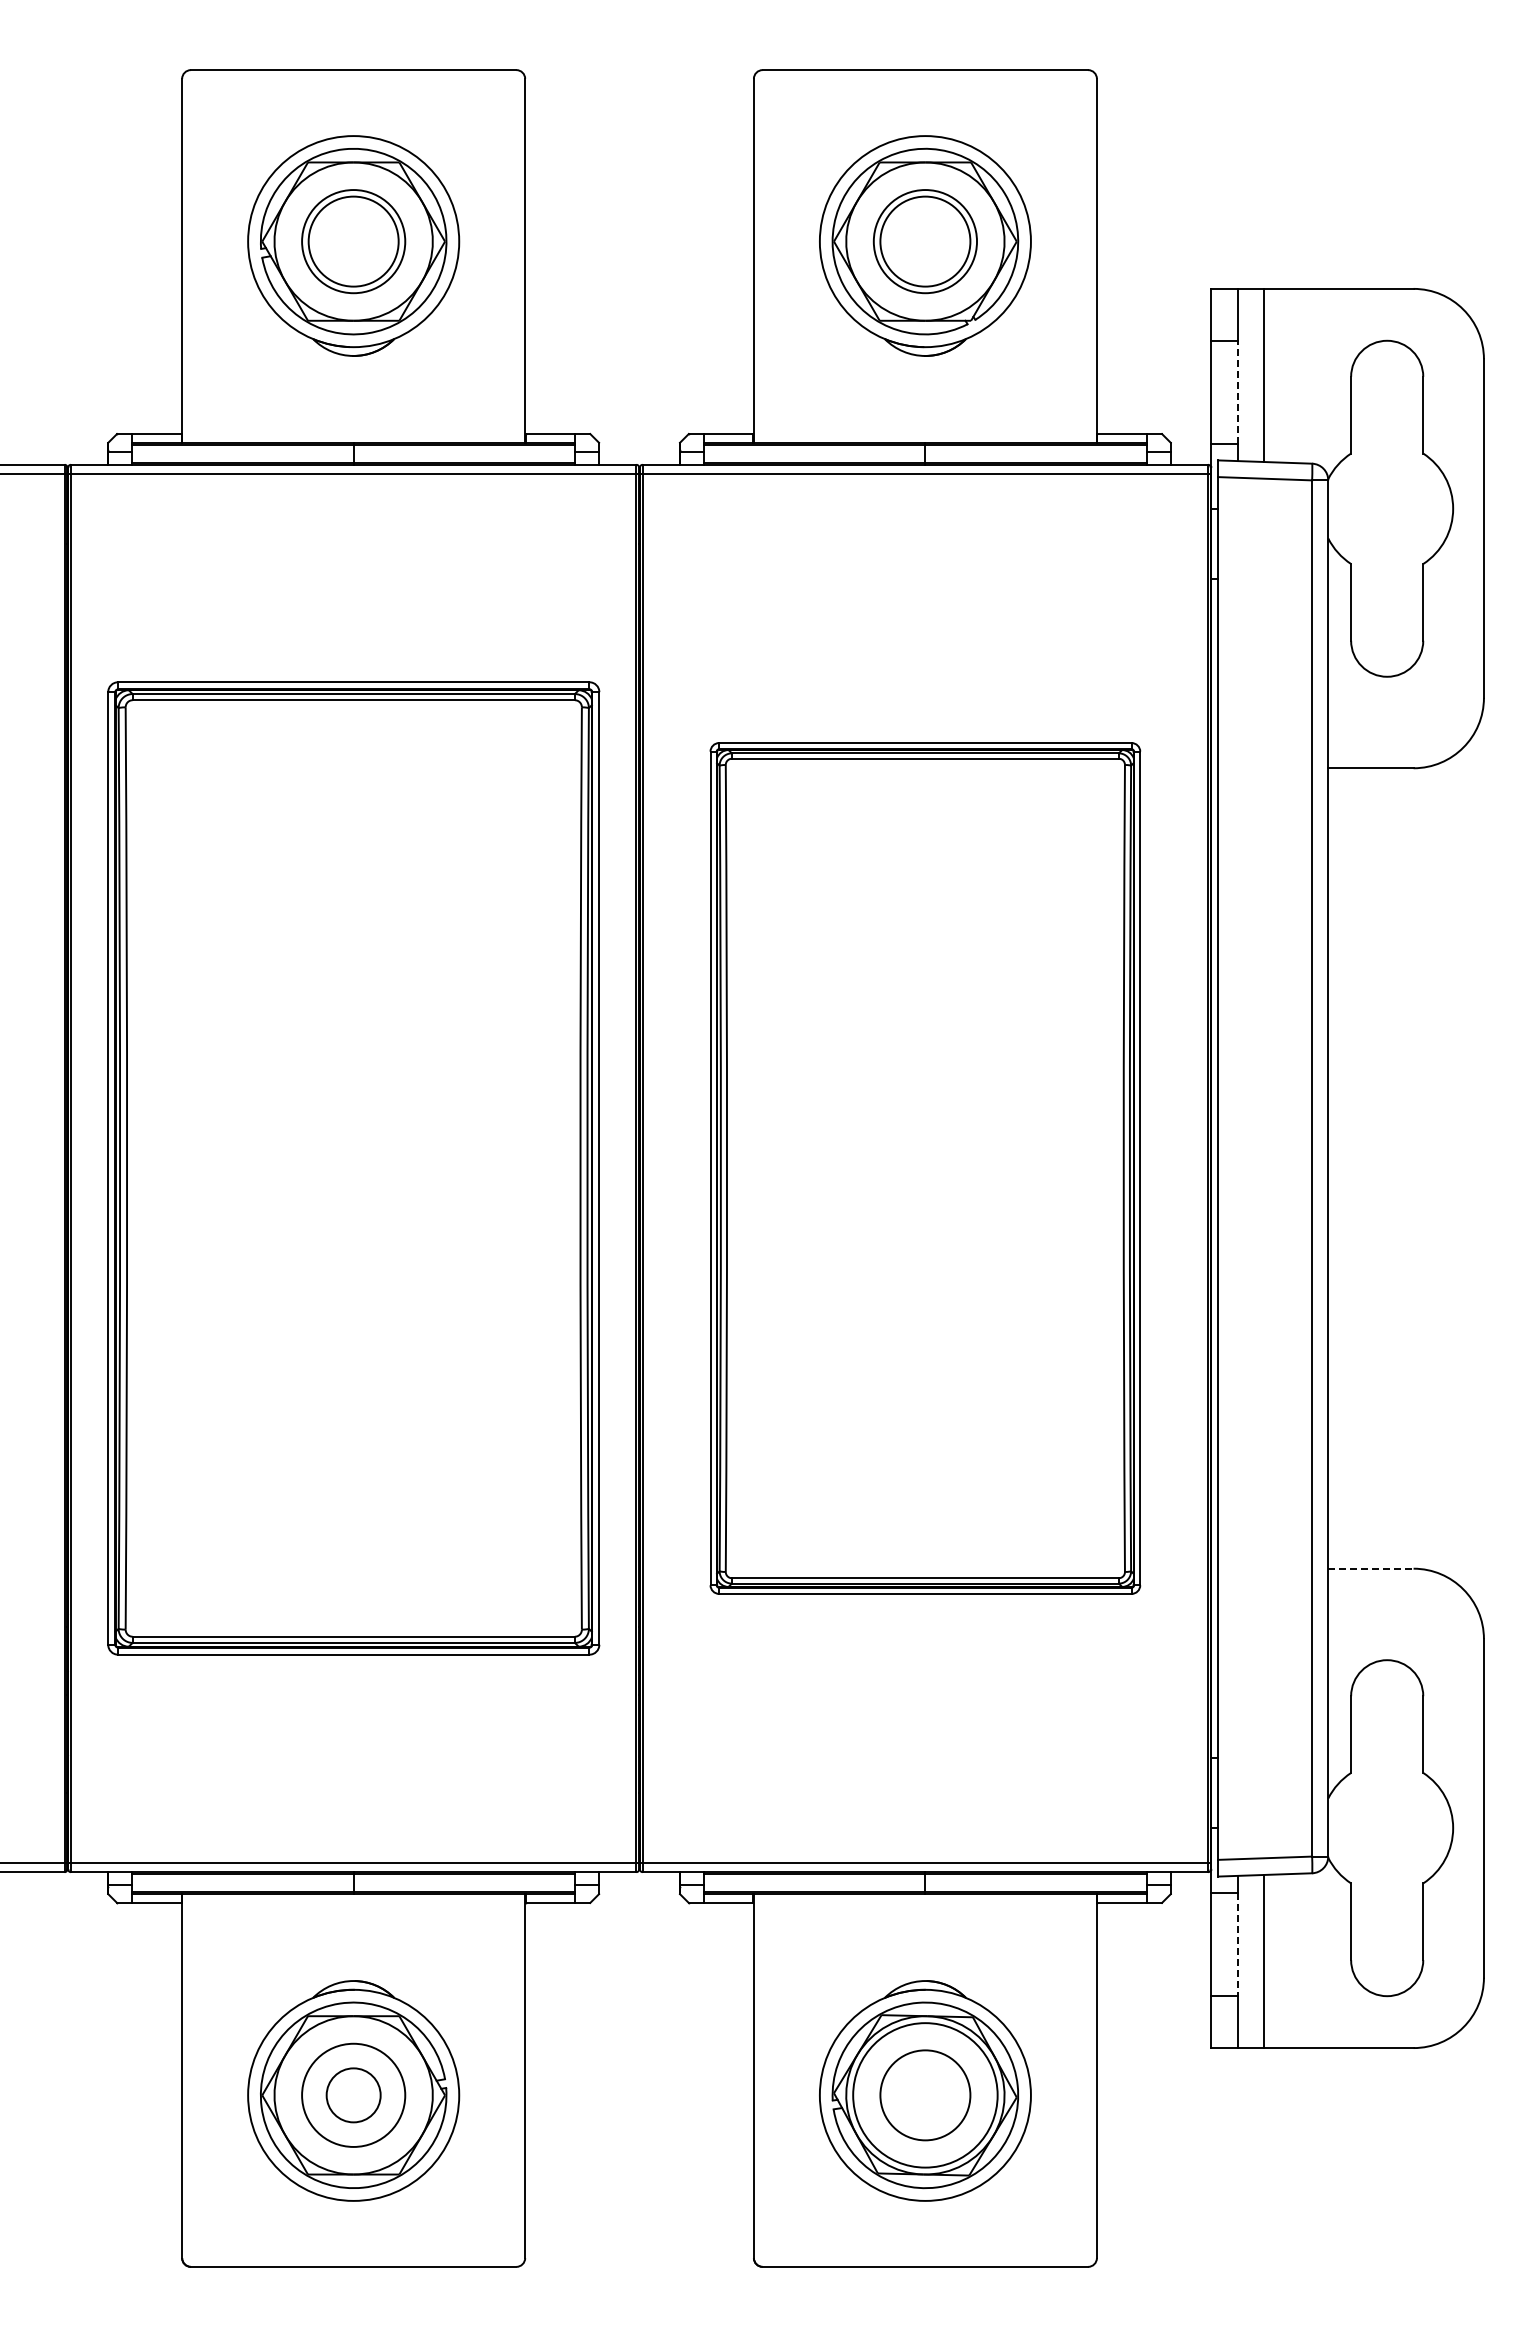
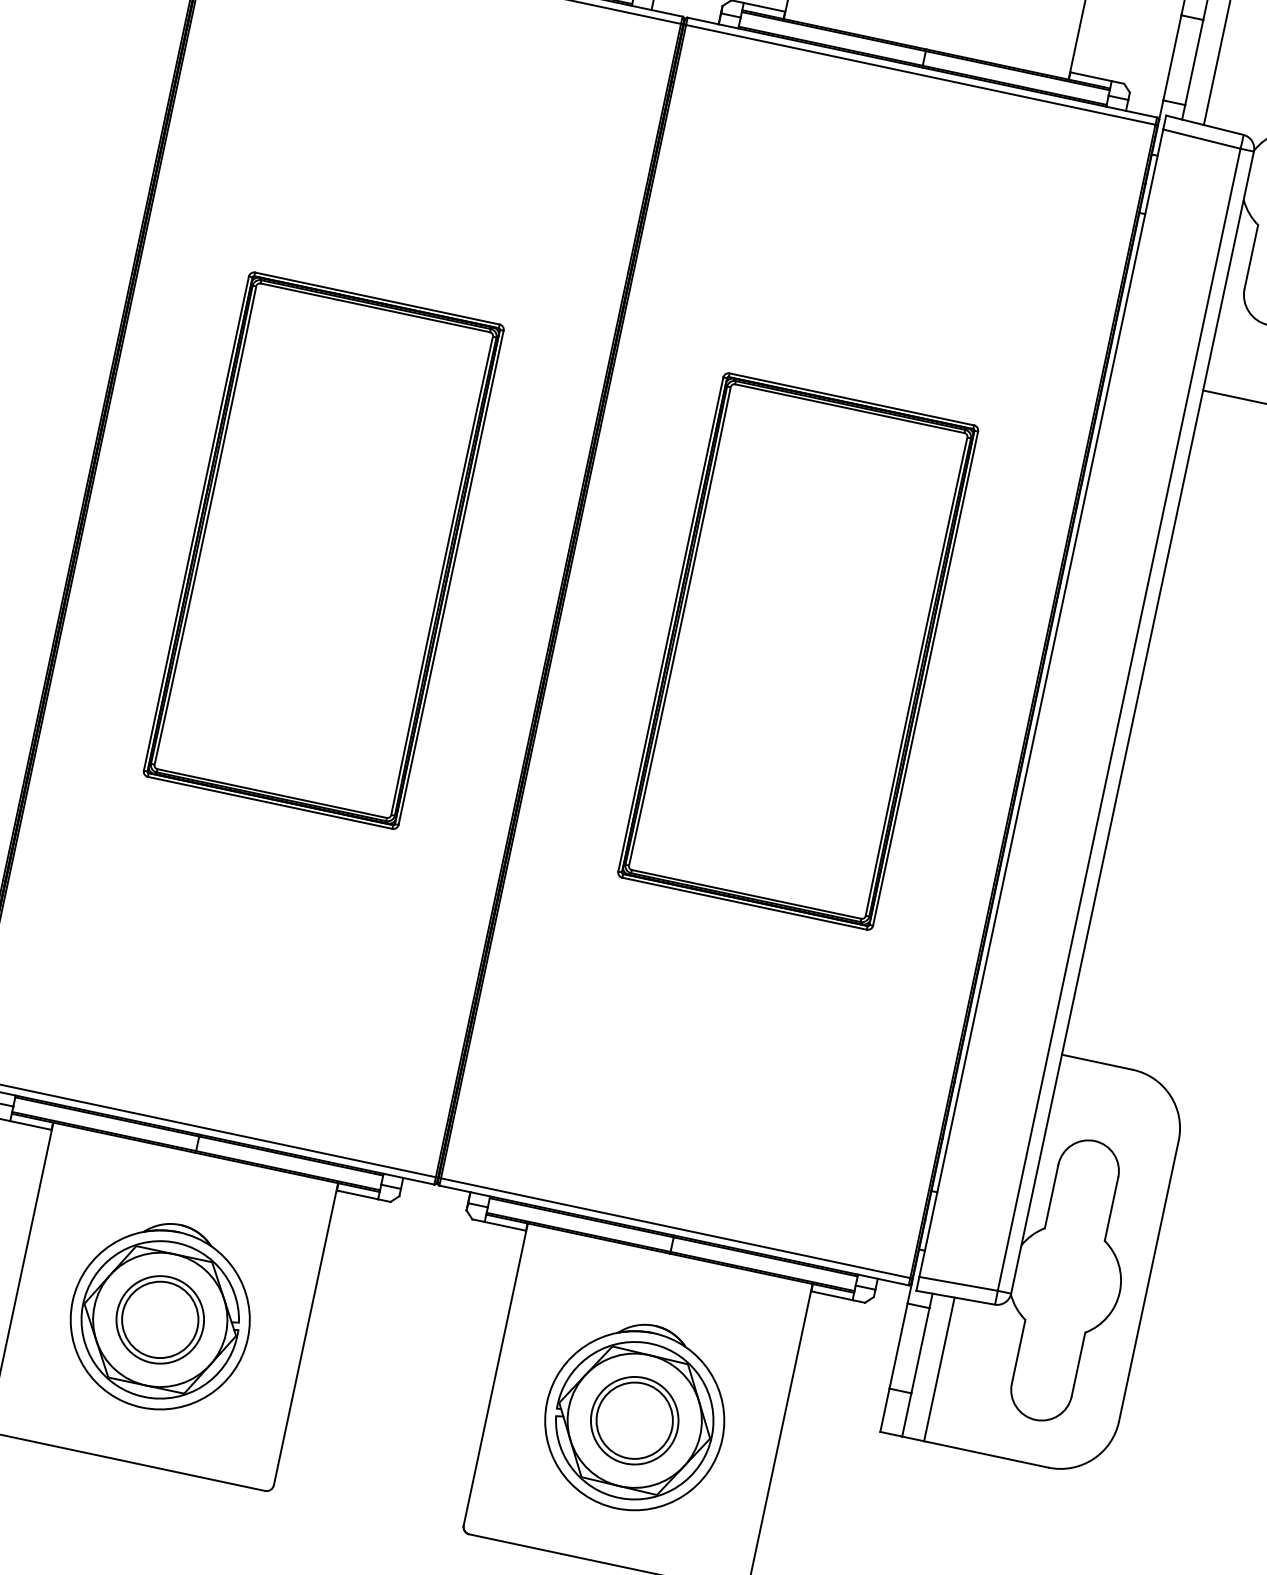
line: (1237, 391) -> (1194, 61), dashed -> solid
part: (353, 1168) -> (323, 550), size x0.62
part: (925, 1168) -> (798, 651), size x0.71
line: (1370, 1568) -> (1097, 1062), dashed -> solid
line: (1237, 1945) -> (920, 1351), dashed -> solid
circle: (925, 2094) -> (634, 1420), size x0.71
circle: (353, 2095) -> (160, 1319), size x1.67

